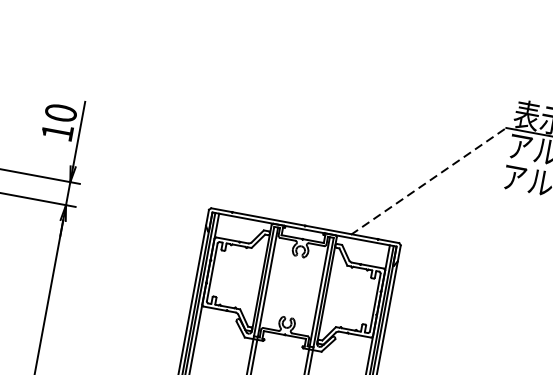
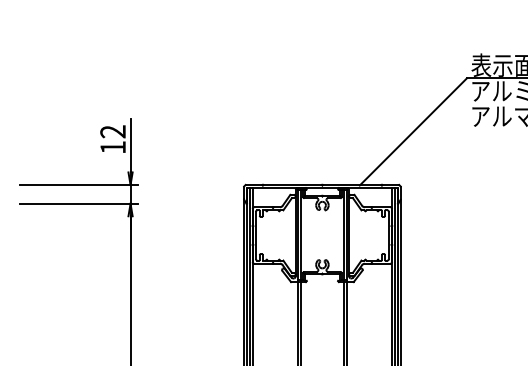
text: (61, 112) -> (113, 131), 10 -> 12
line: (428, 180) -> (413, 131), dashed -> solid

